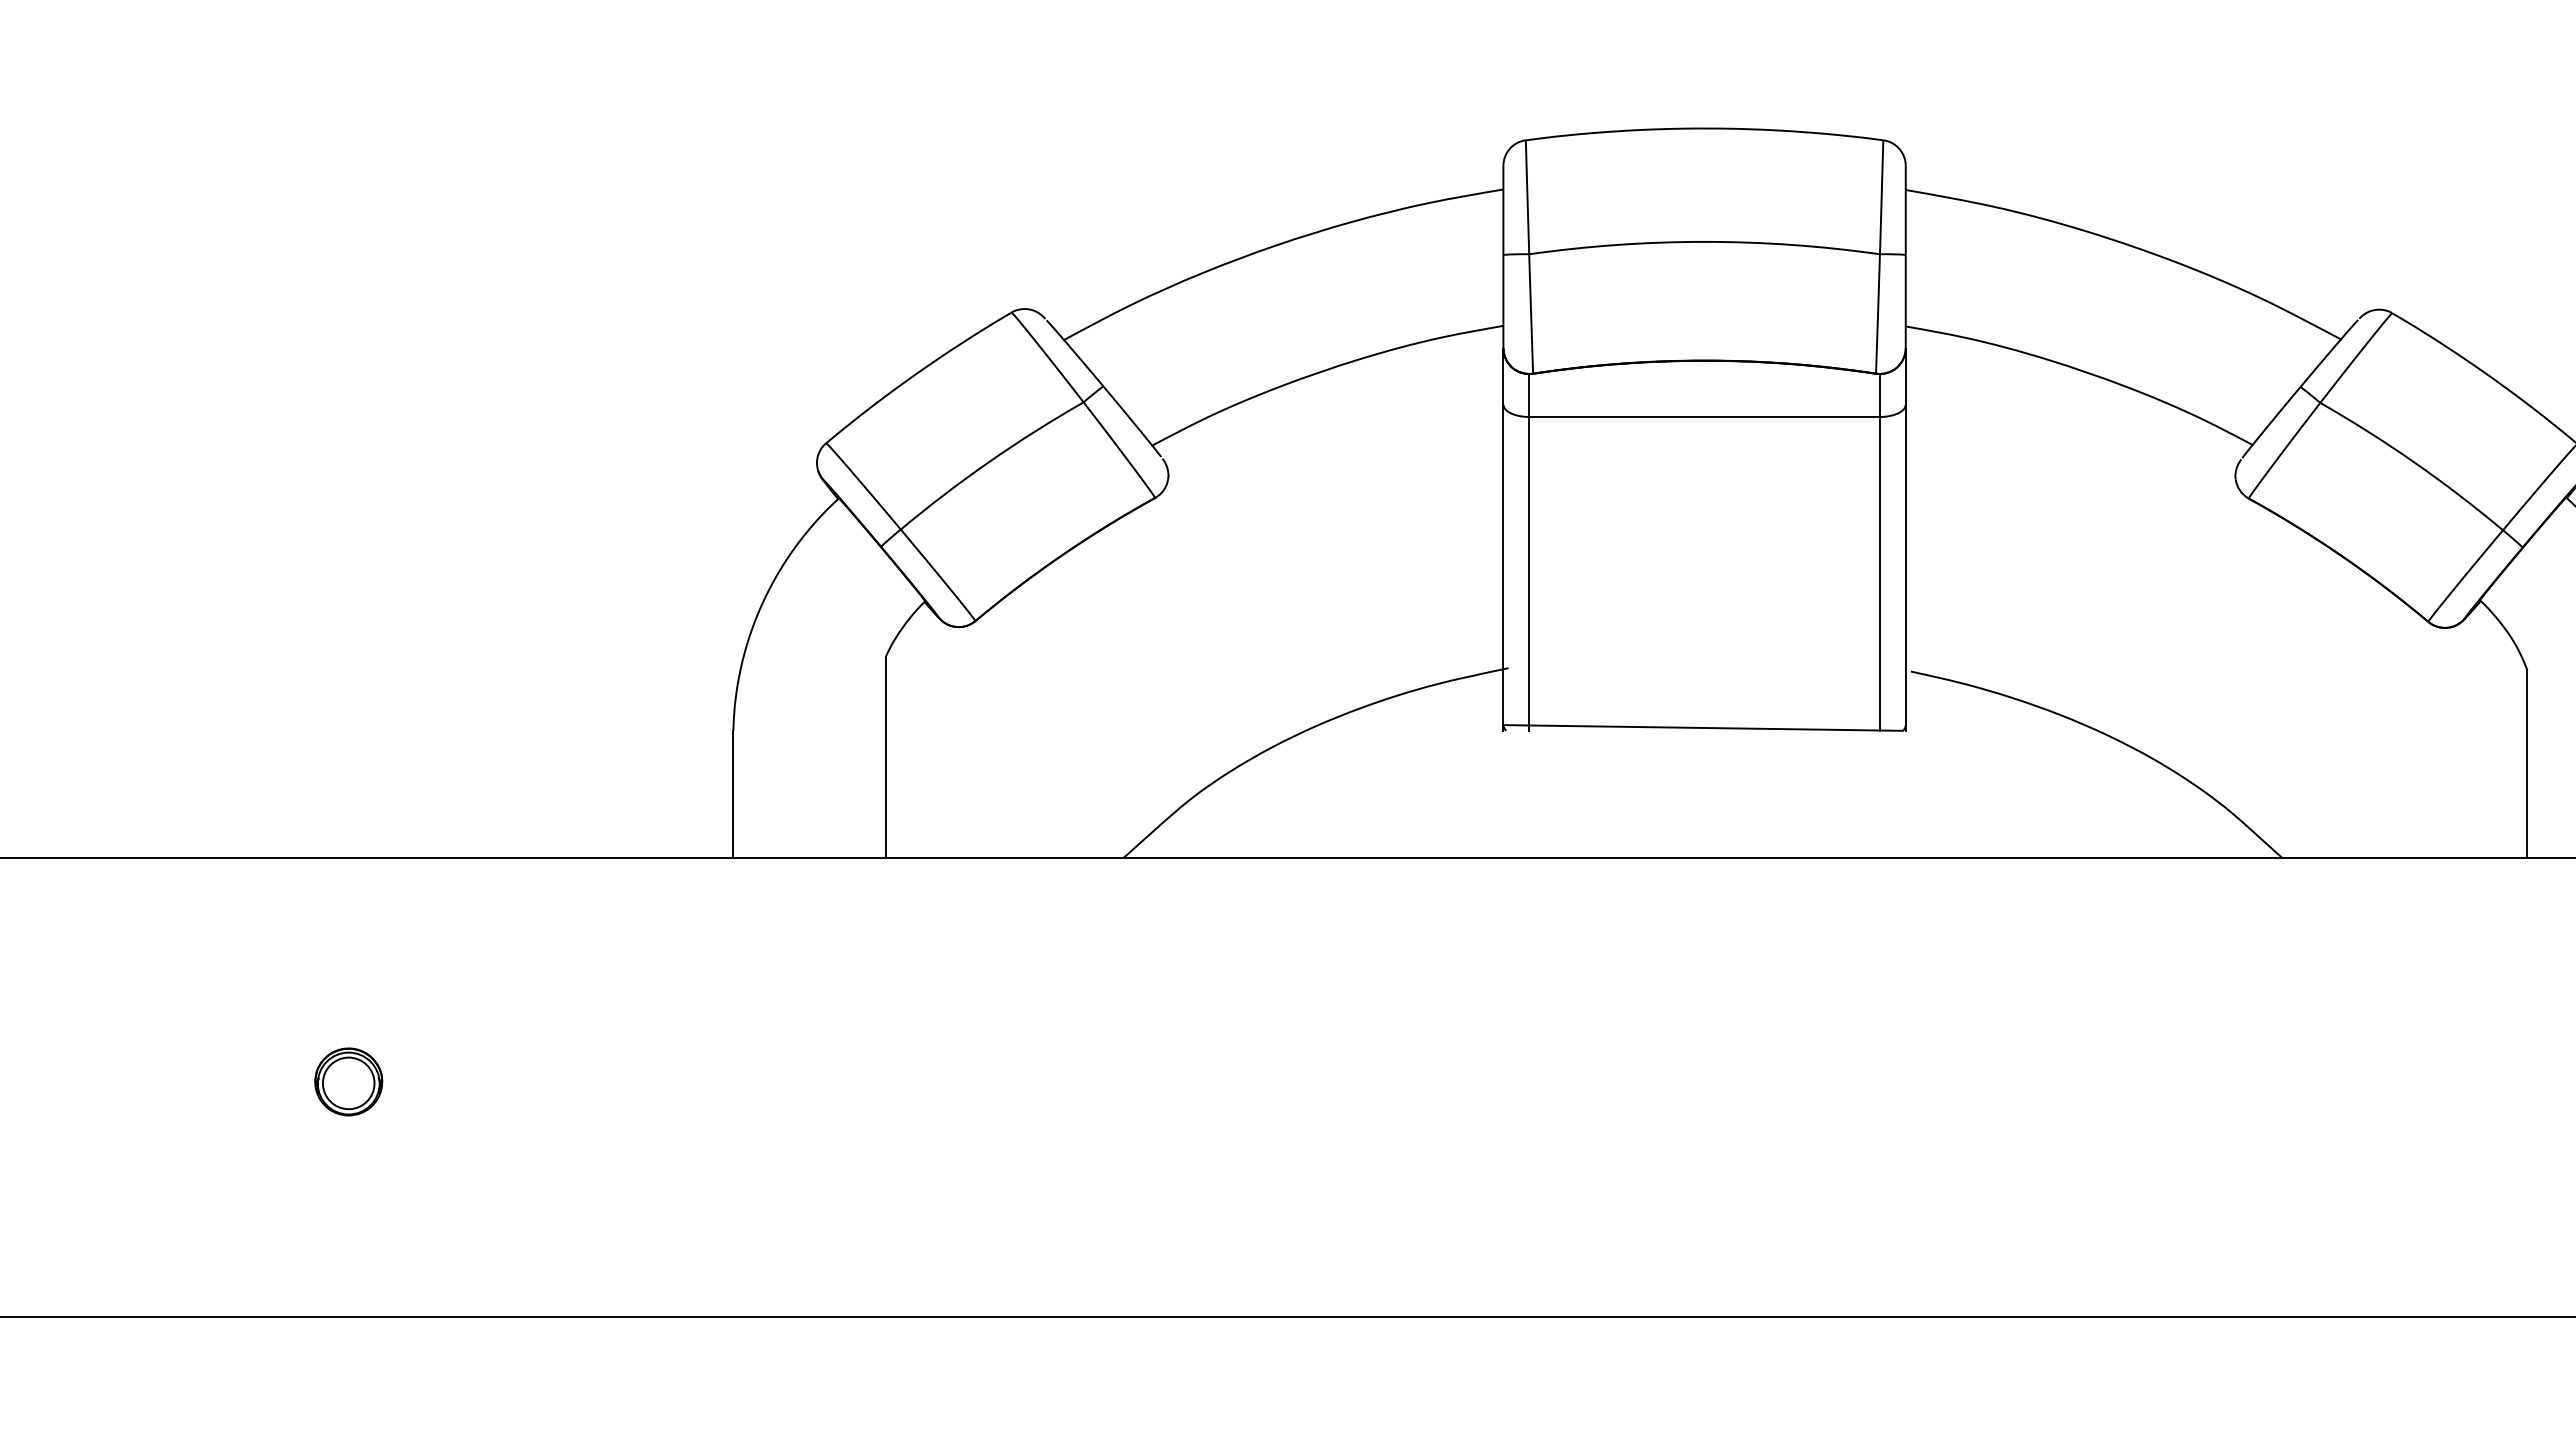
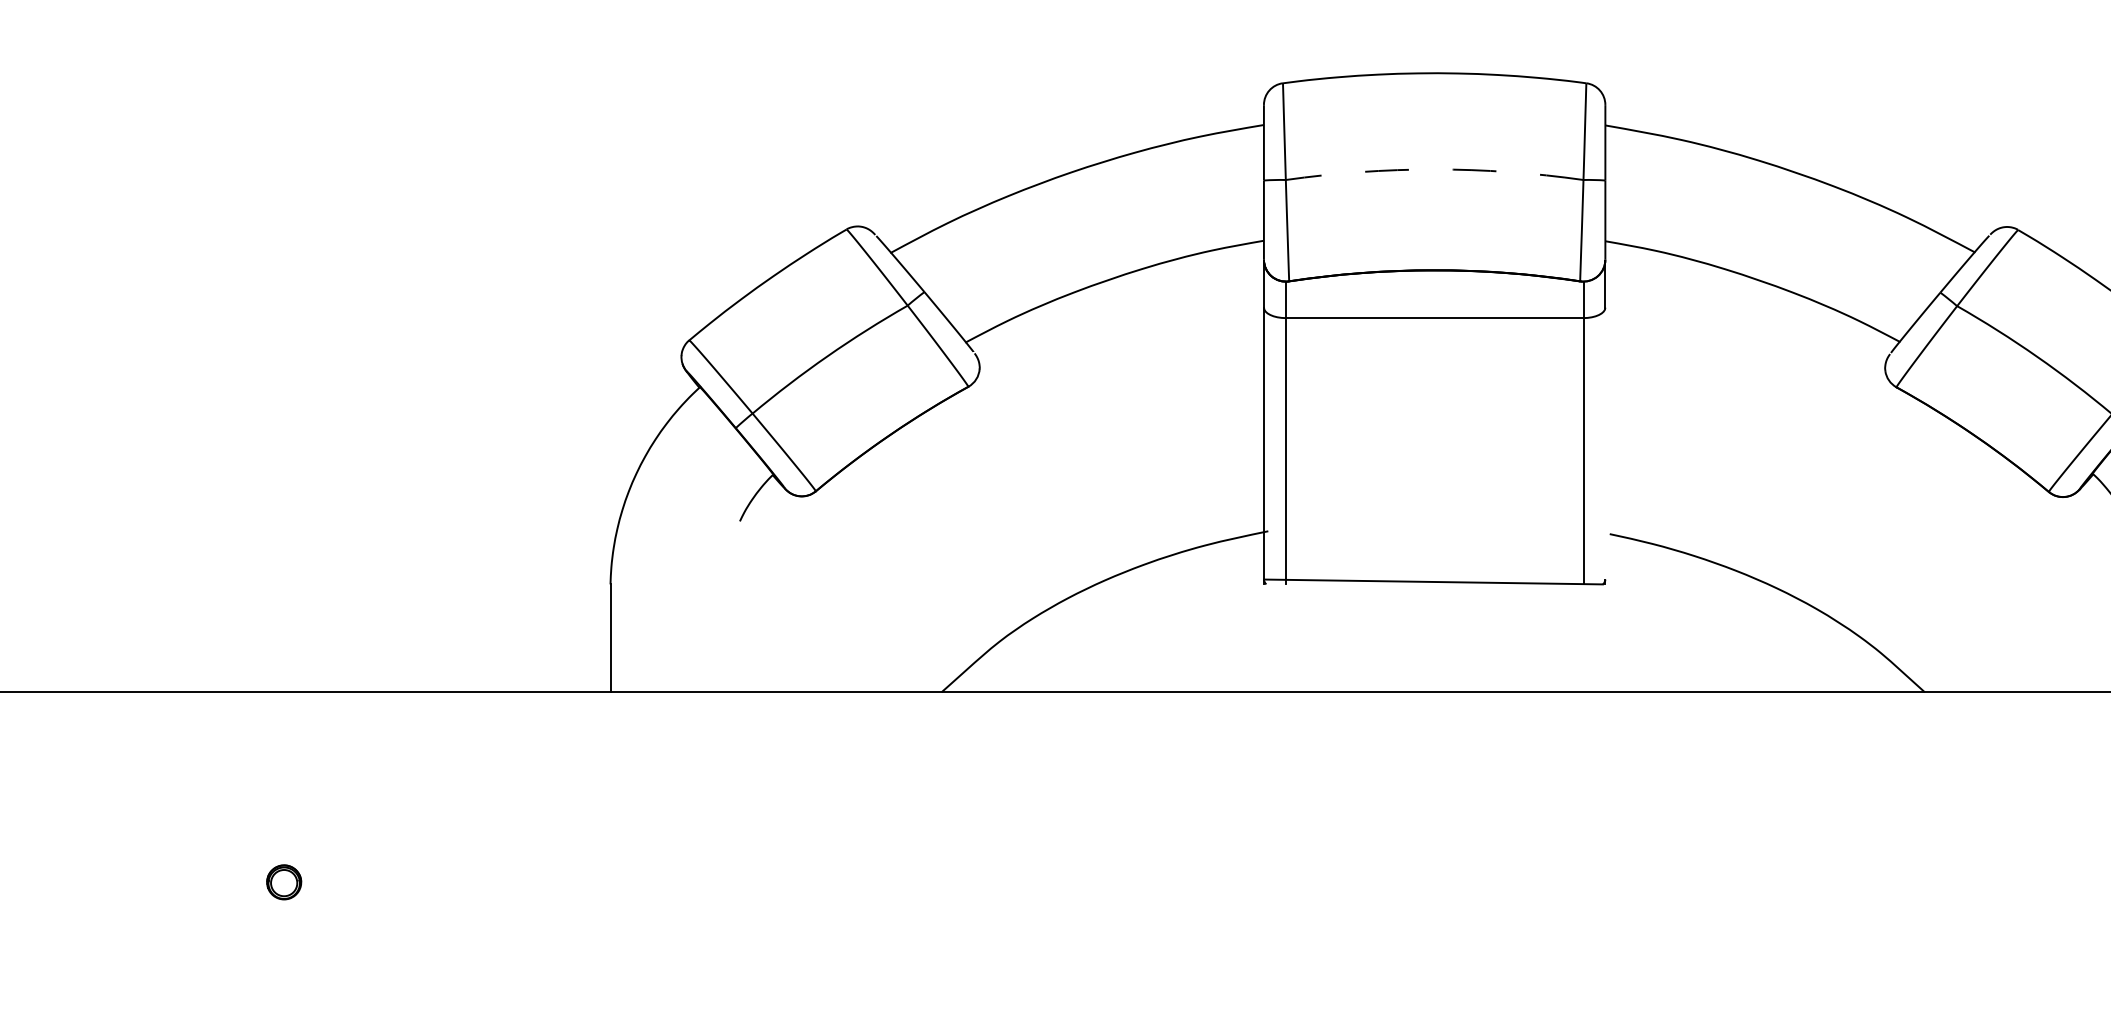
arc: (1704, 241) -> (1434, 169), solid -> dashed
line: (1905, 564) -> (1605, 443), removed
line: (885, 756) -> (739, 606), removed
part: (348, 1081) -> (283, 881), size x0.6

